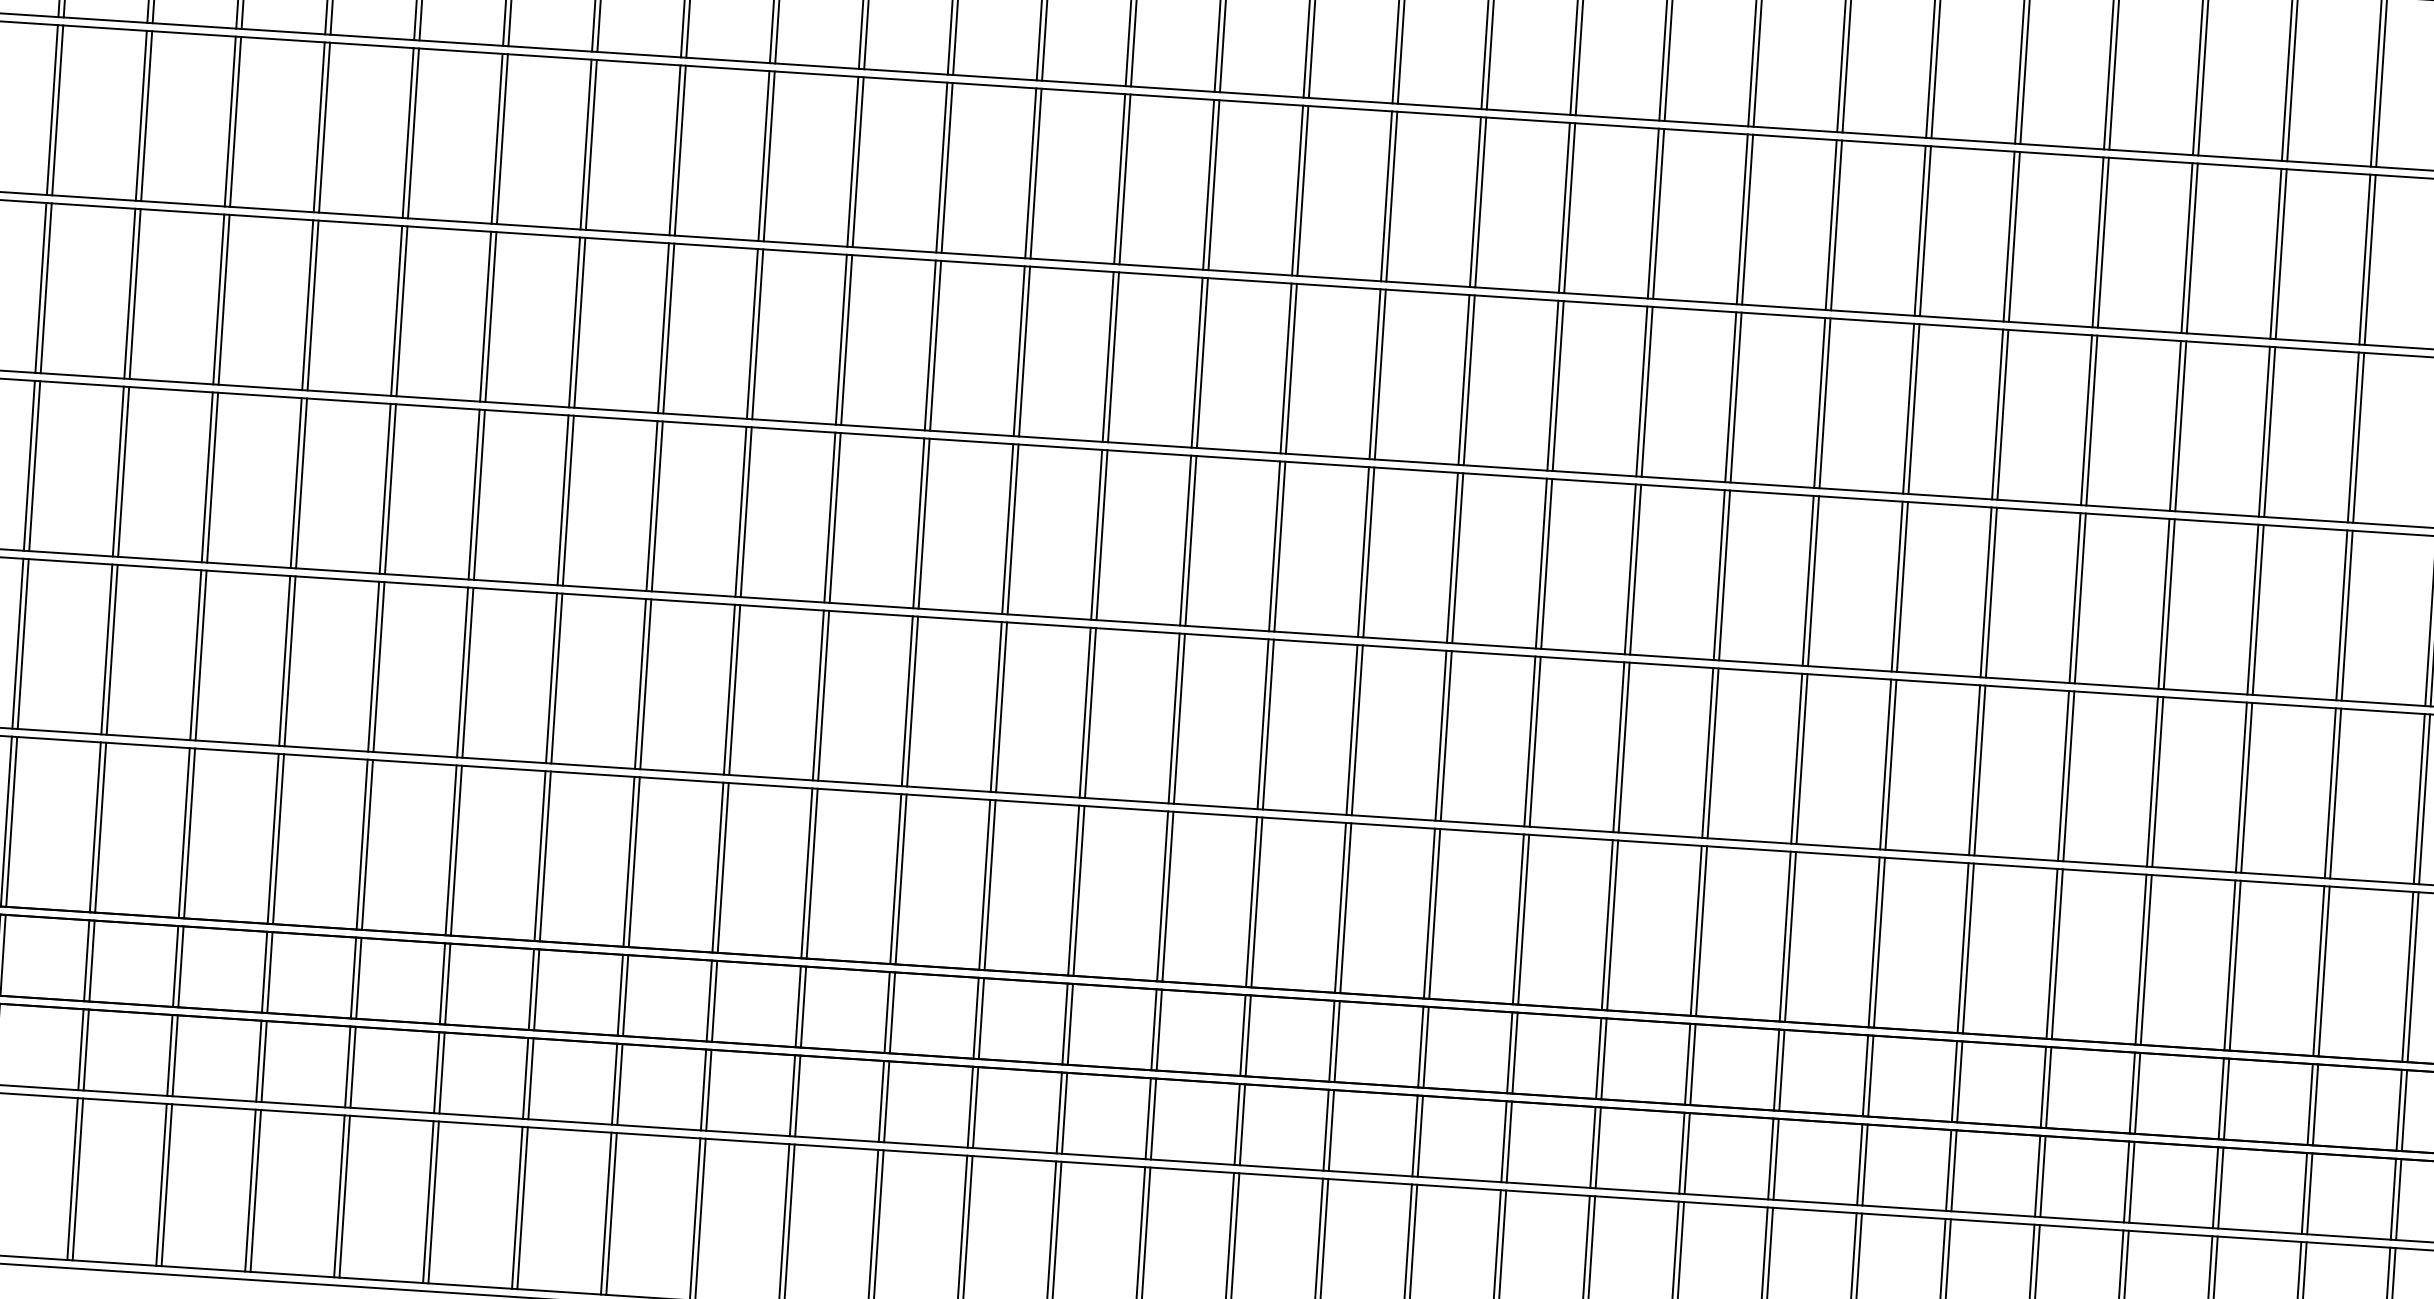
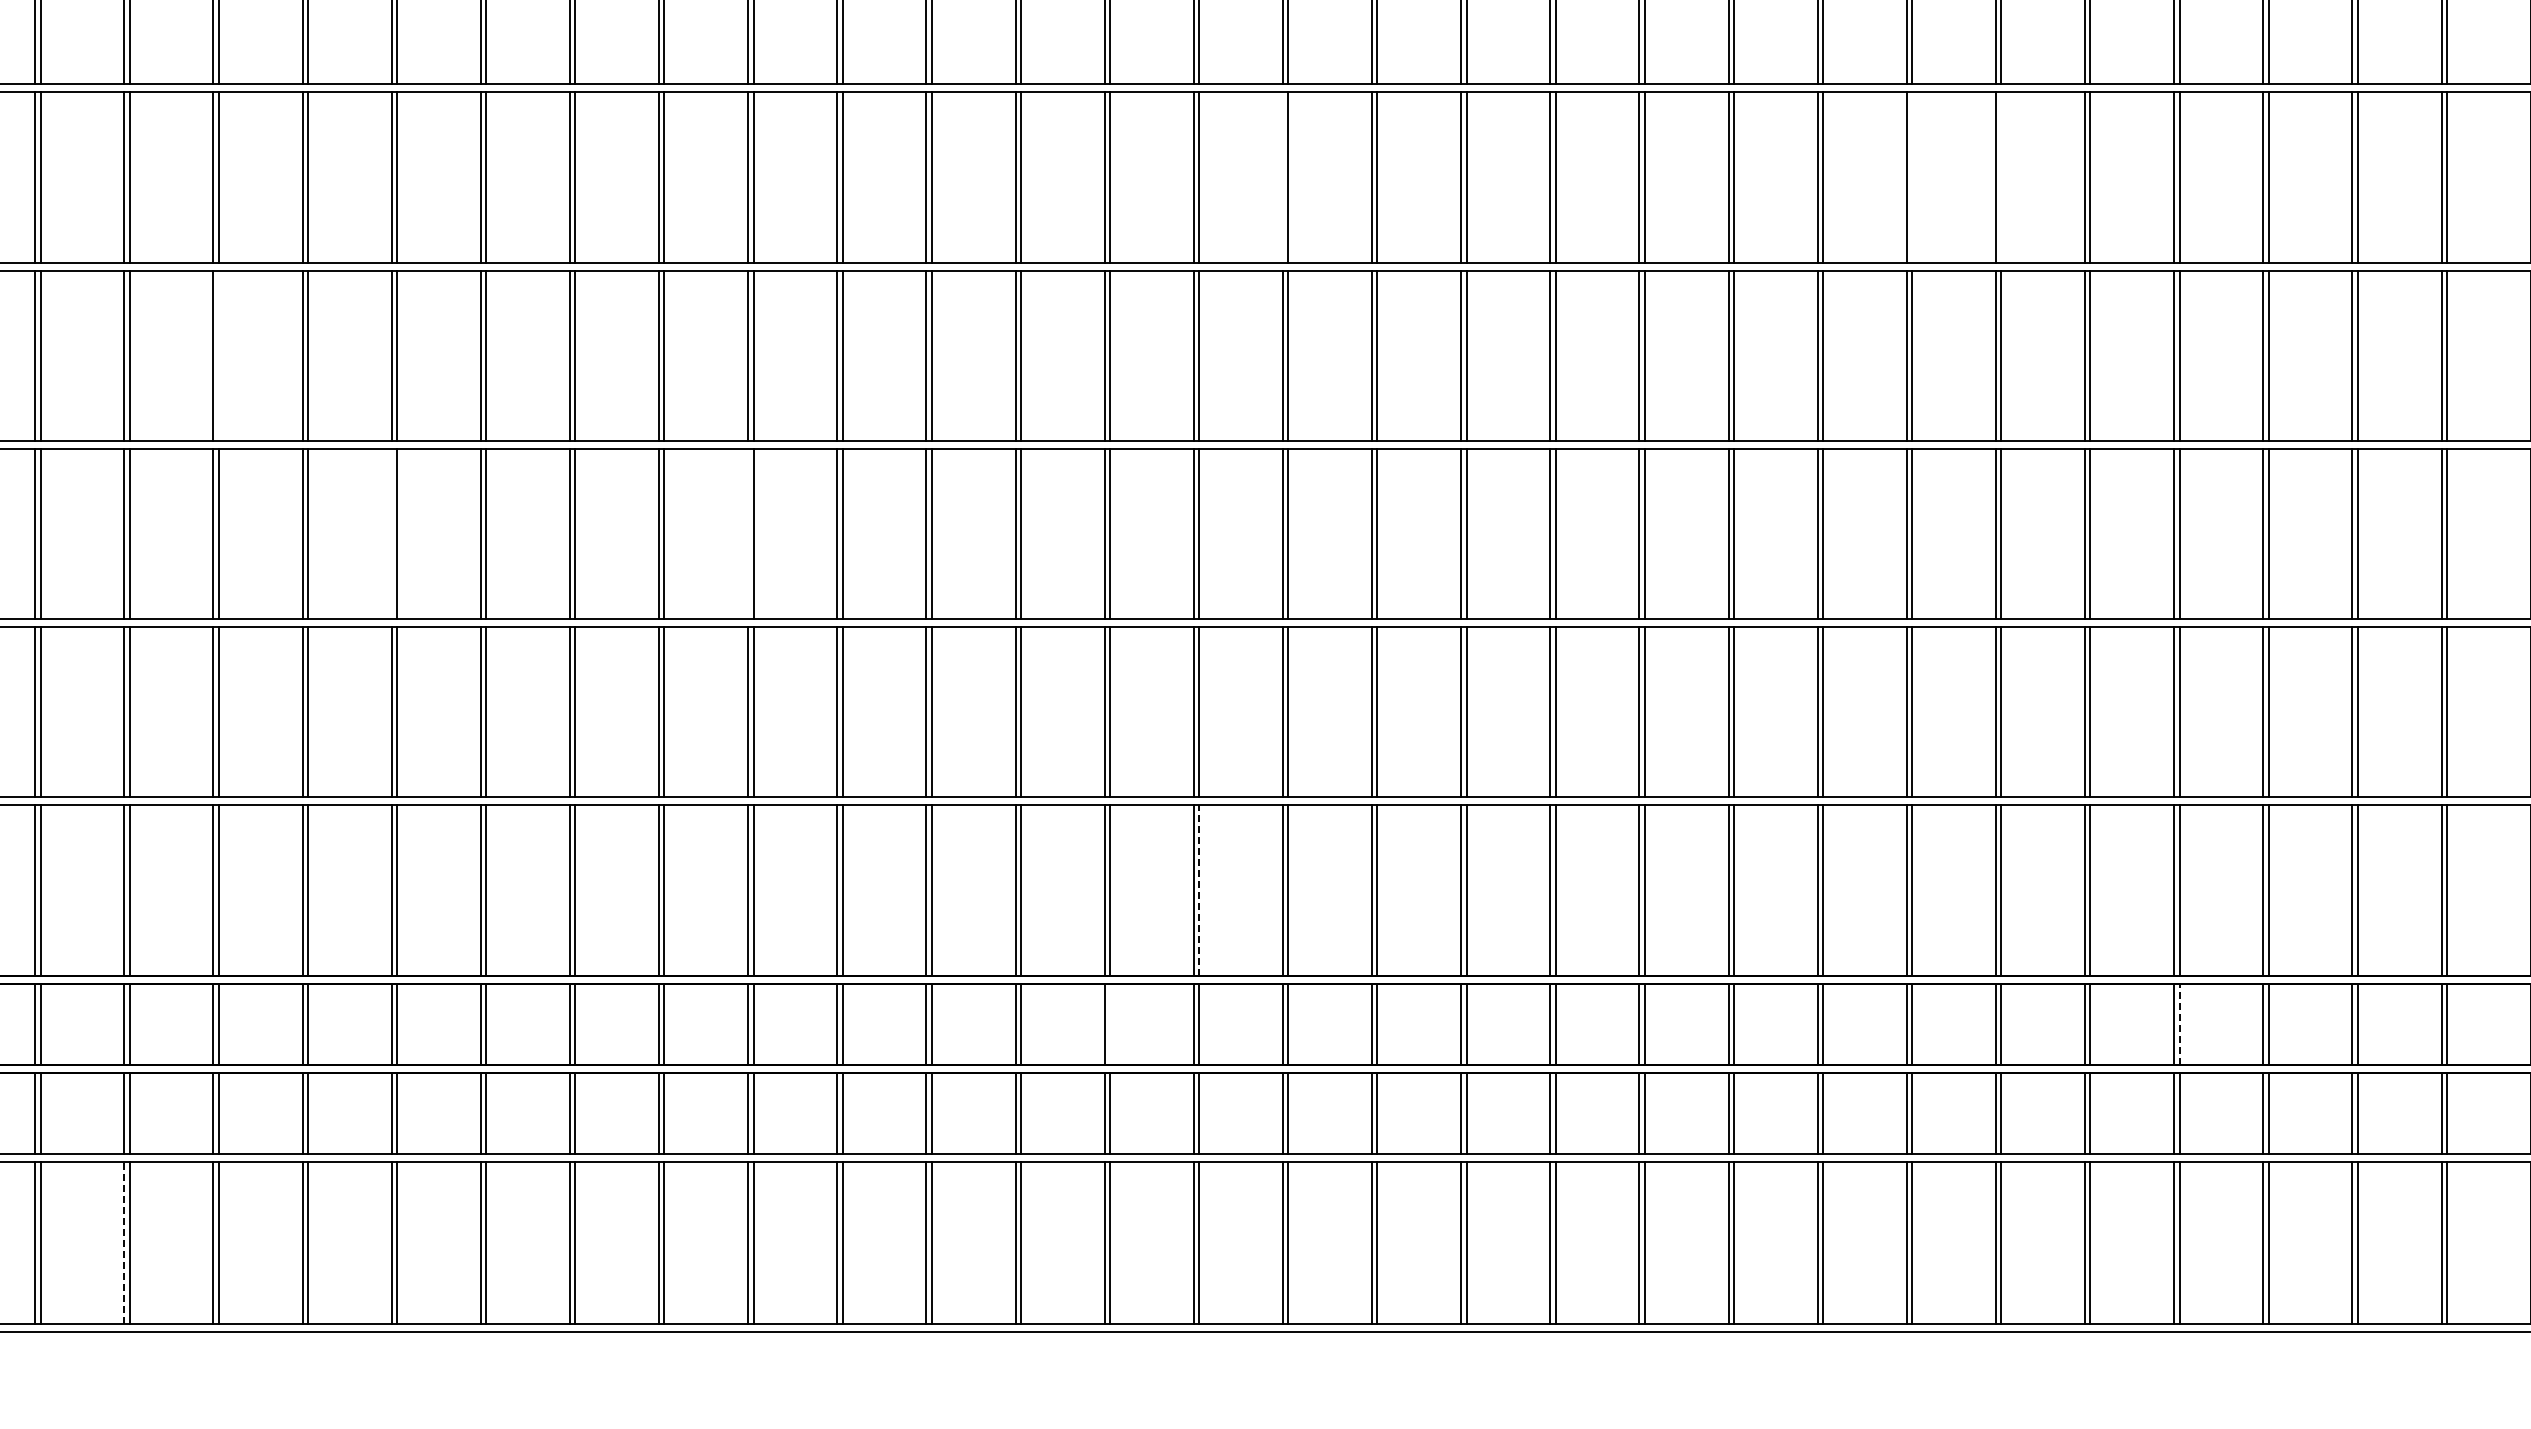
line: (1475, 202) -> (1282, 177), removed
line: (2103, 242) -> (1912, 177), removed
line: (2192, 248) -> (2001, 177), removed
line: (401, 311) -> (218, 355), removed
line: (562, 499) -> (391, 533), removed
line: (919, 522) -> (748, 533), removed
line: (1346, 907) -> (1199, 889), solid -> dashed
line: (1248, 1035) -> (1110, 1023), removed
line: (2315, 1105) -> (2179, 1024), solid -> dashed
line: (250, 1190) -> (124, 1242), solid -> dashed

